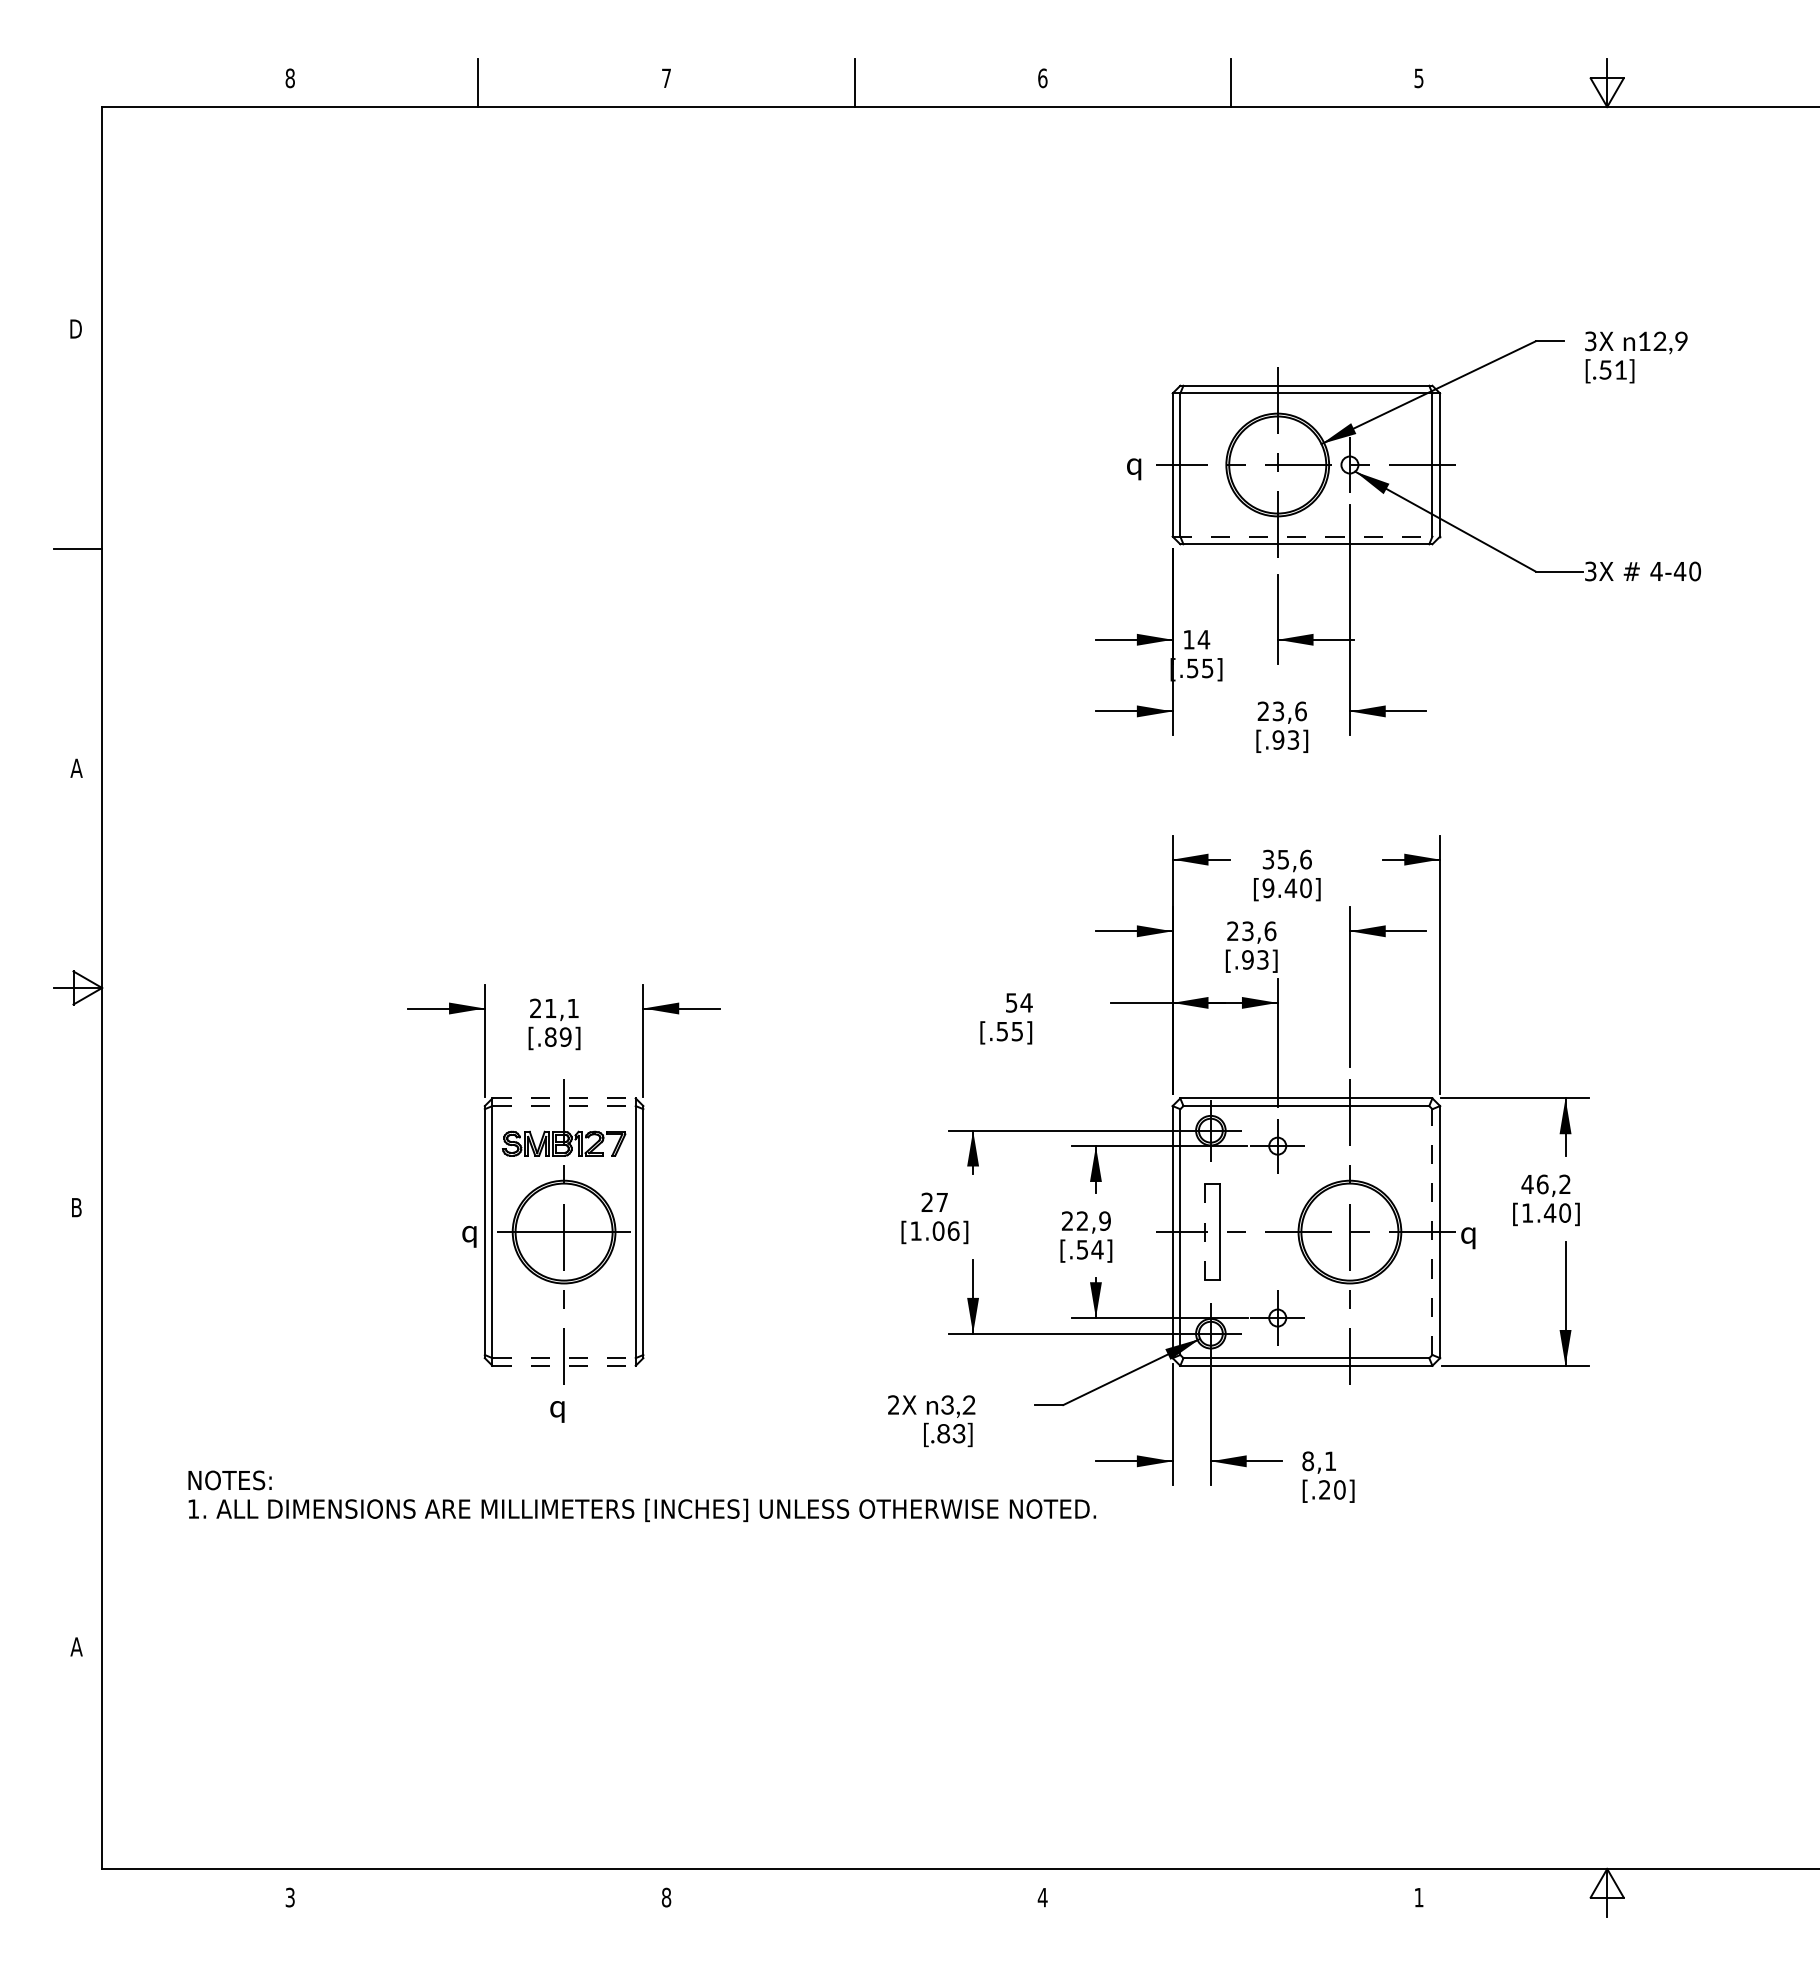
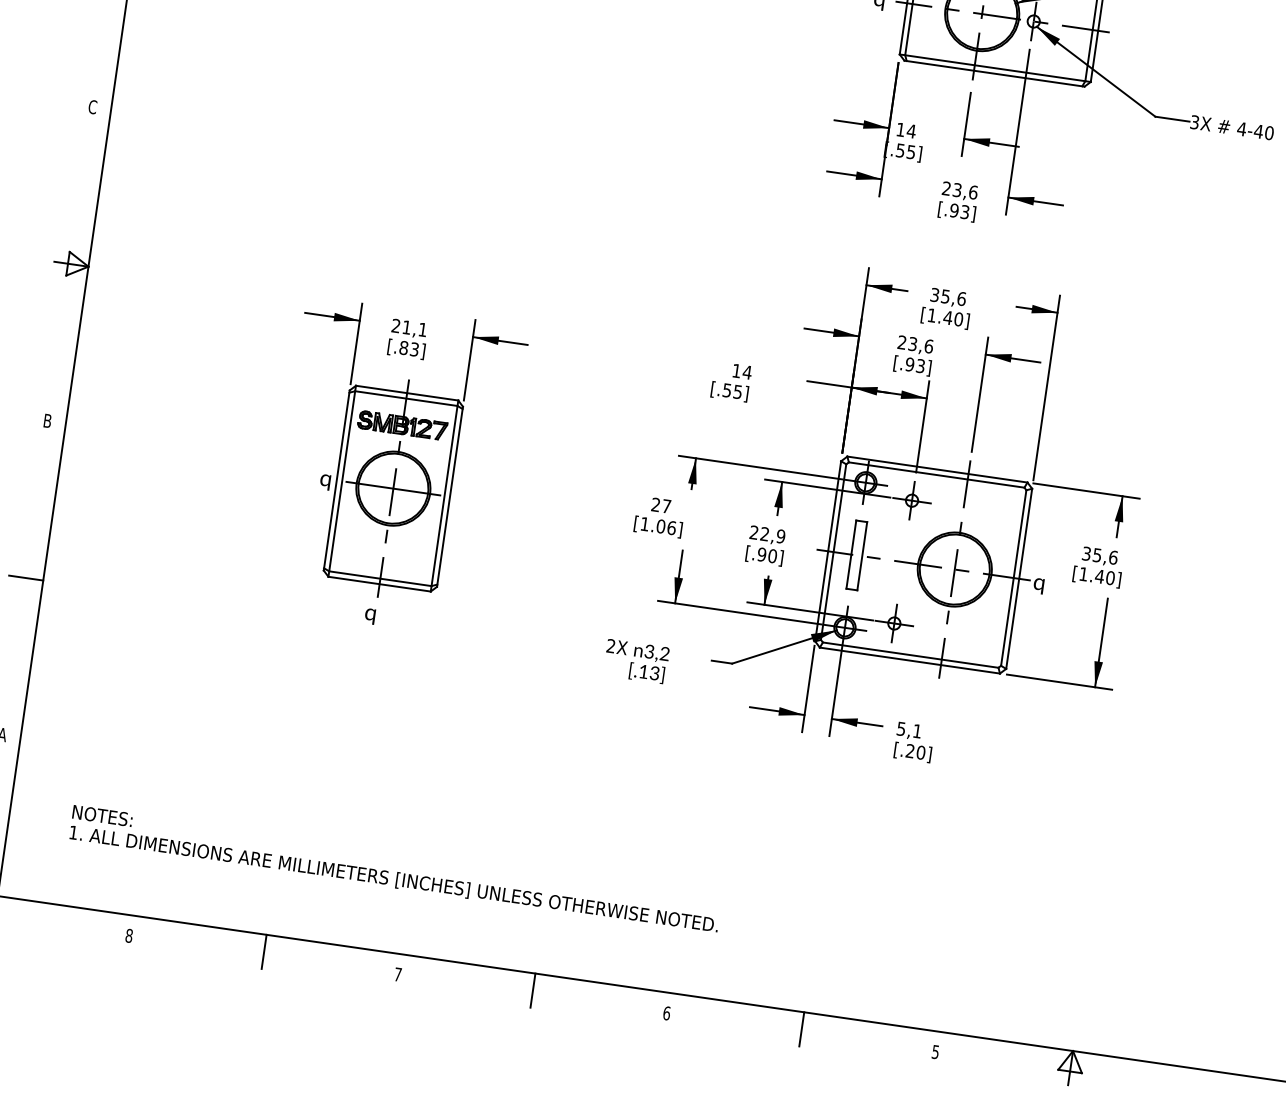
line: (1306, 536) -> (995, 68), dashed -> solid
text: (76, 768) -> (92, 107), A -> C
text: (1268, 888) -> (931, 315), [9.40] -> [1.40]
text: (1011, 1002) -> (736, 370), 54 -> 14
text: (565, 1036) -> (414, 349), [.89] -> [.83]
line: (564, 1098) -> (407, 393), dashed -> solid
line: (564, 1106) -> (406, 398), dashed -> solid
text: (1546, 1184) -> (1100, 555), 46,2 -> 35,6
line: (1205, 1232) -> (851, 554), dashed -> solid
line: (1432, 1232) -> (1013, 578), dashed -> solid
text: (1089, 1249) -> (766, 555), [.54] -> [.90]
line: (564, 1358) -> (380, 579), dashed -> solid
line: (564, 1365) -> (379, 584), dashed -> solid
line: (78, 1427) -> (26, 578), added
text: (943, 1433) -> (643, 671), [.83] -> [.13]
text: (1308, 1461) -> (901, 729), 8,1 -> 5,1
text: (641, 1495) -> (394, 869), moved
line: (478, 1892) -> (264, 951), added
line: (854, 1892) -> (532, 990), added
line: (1230, 1892) -> (801, 1029), added
text: (289, 1897) -> (128, 935), 3 -> 8
text: (666, 1897) -> (398, 974), 8 -> 7
text: (1042, 1897) -> (666, 1013), 4 -> 6
text: (1418, 1897) -> (935, 1051), 1 -> 5

